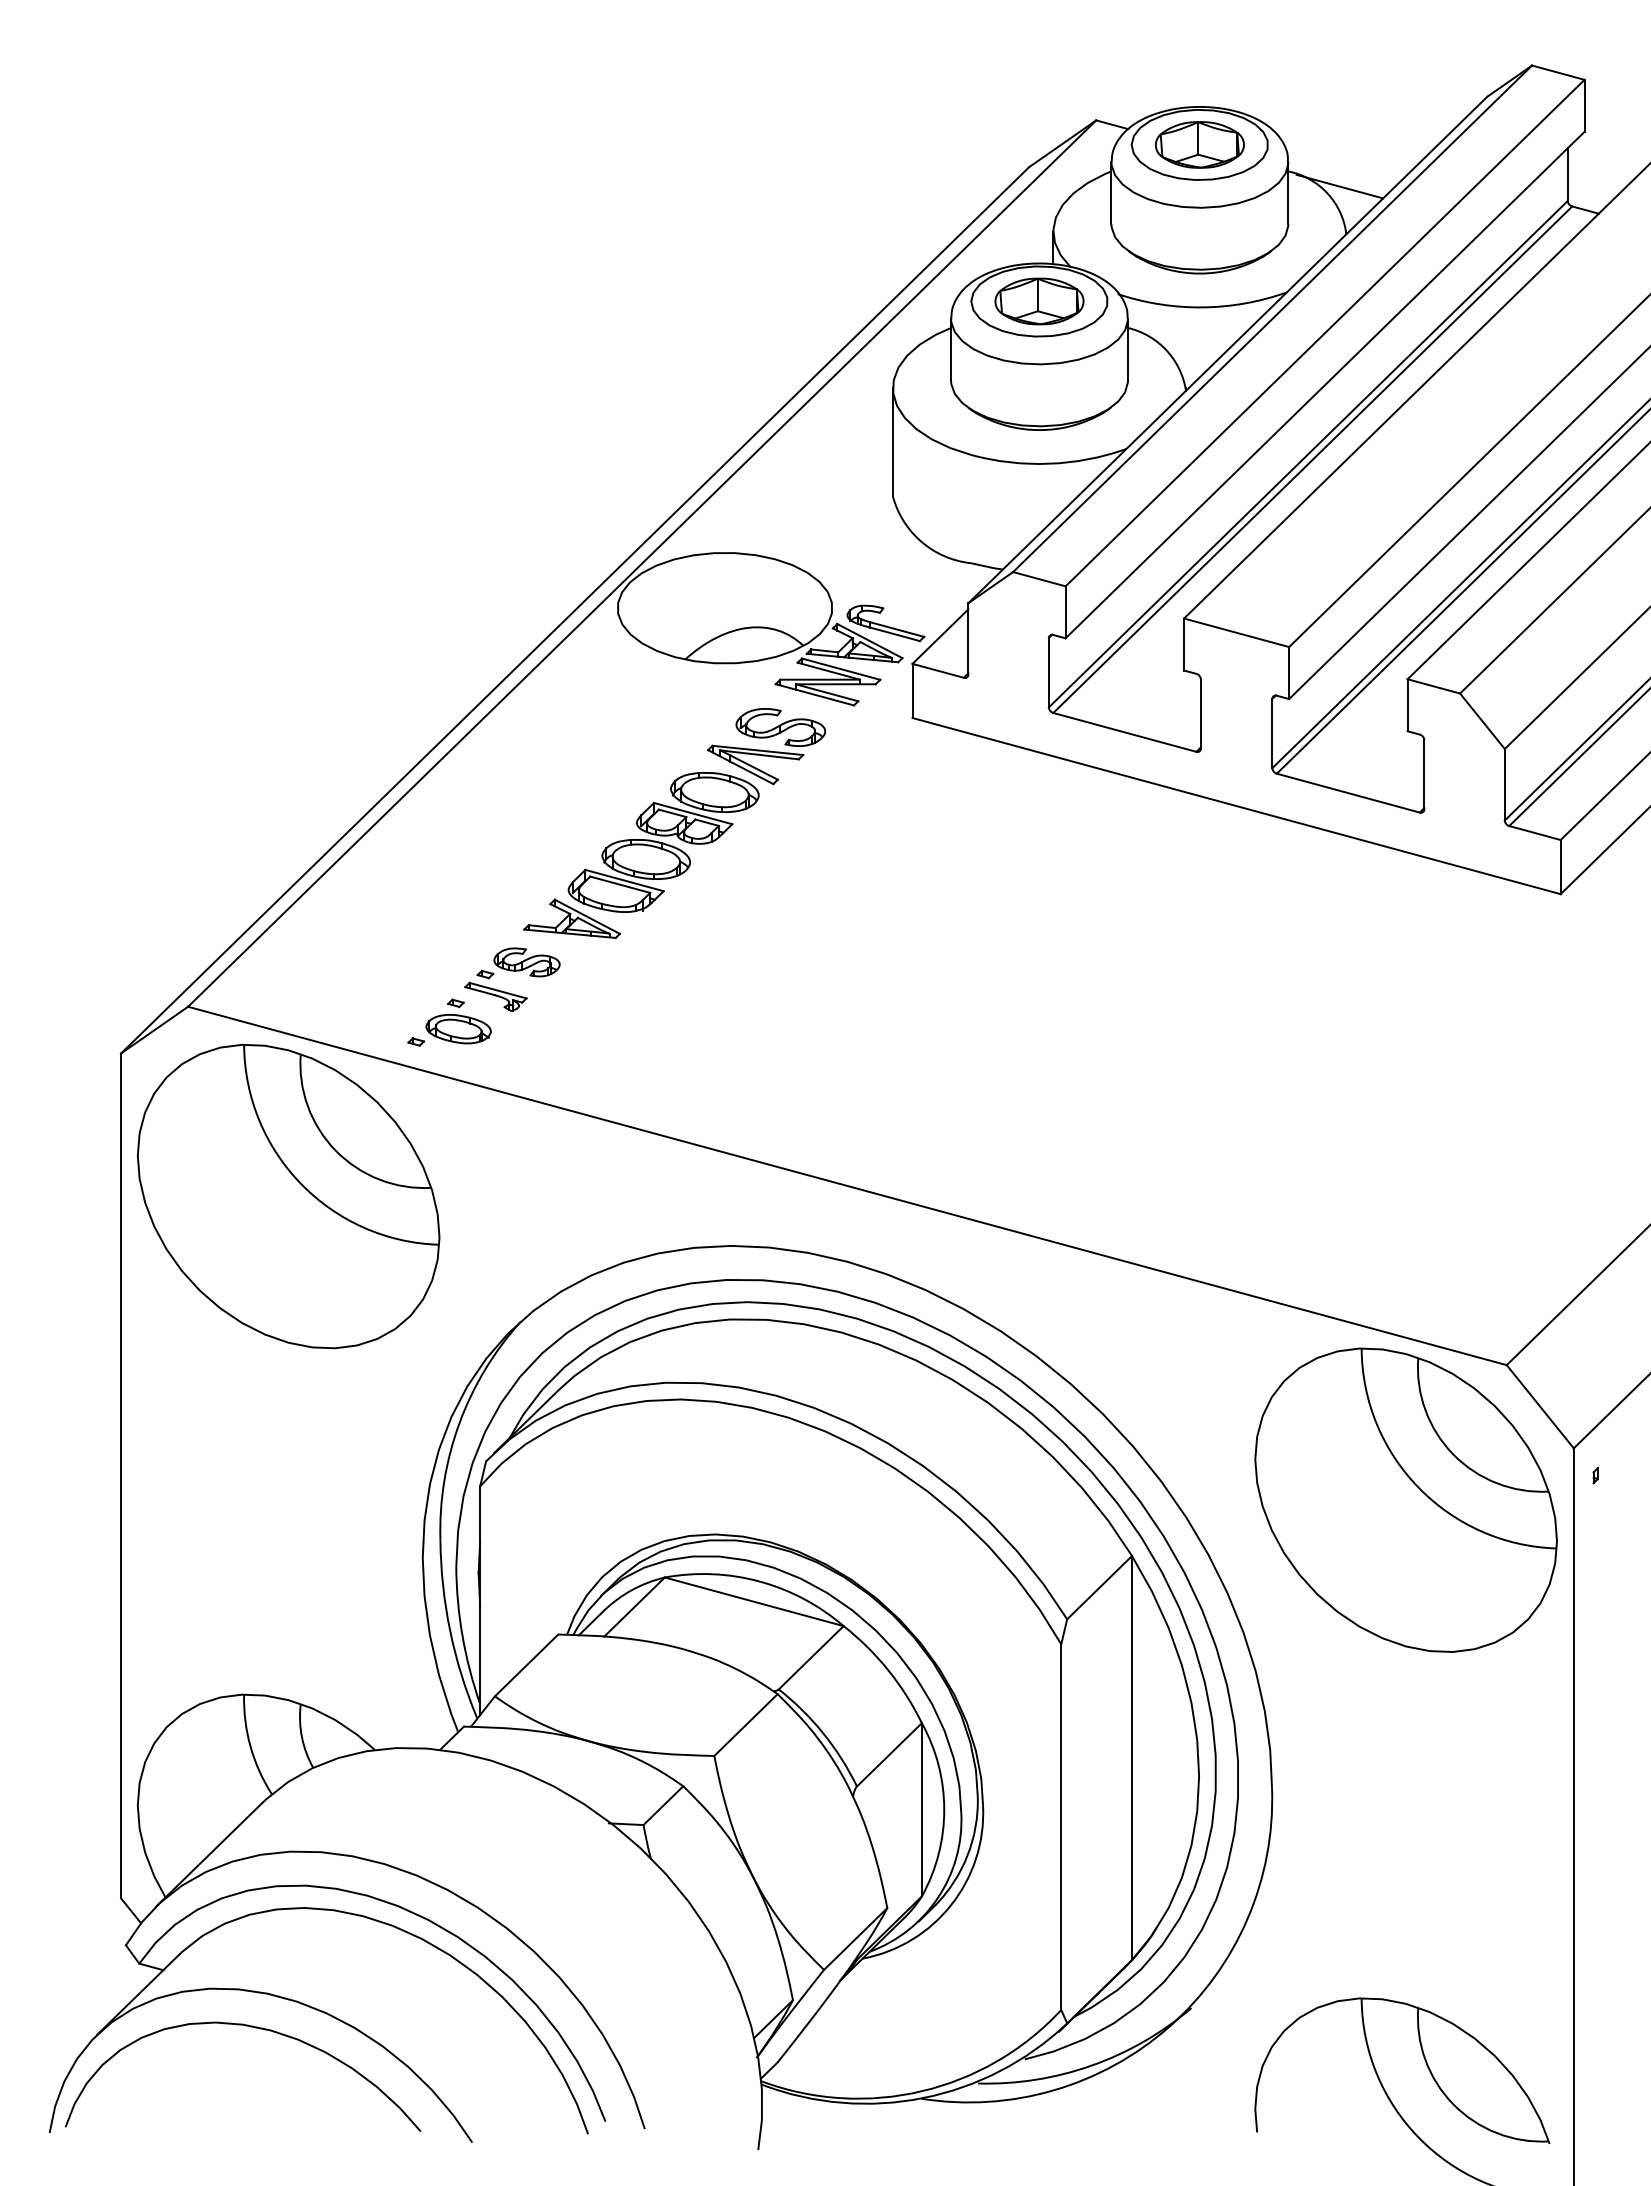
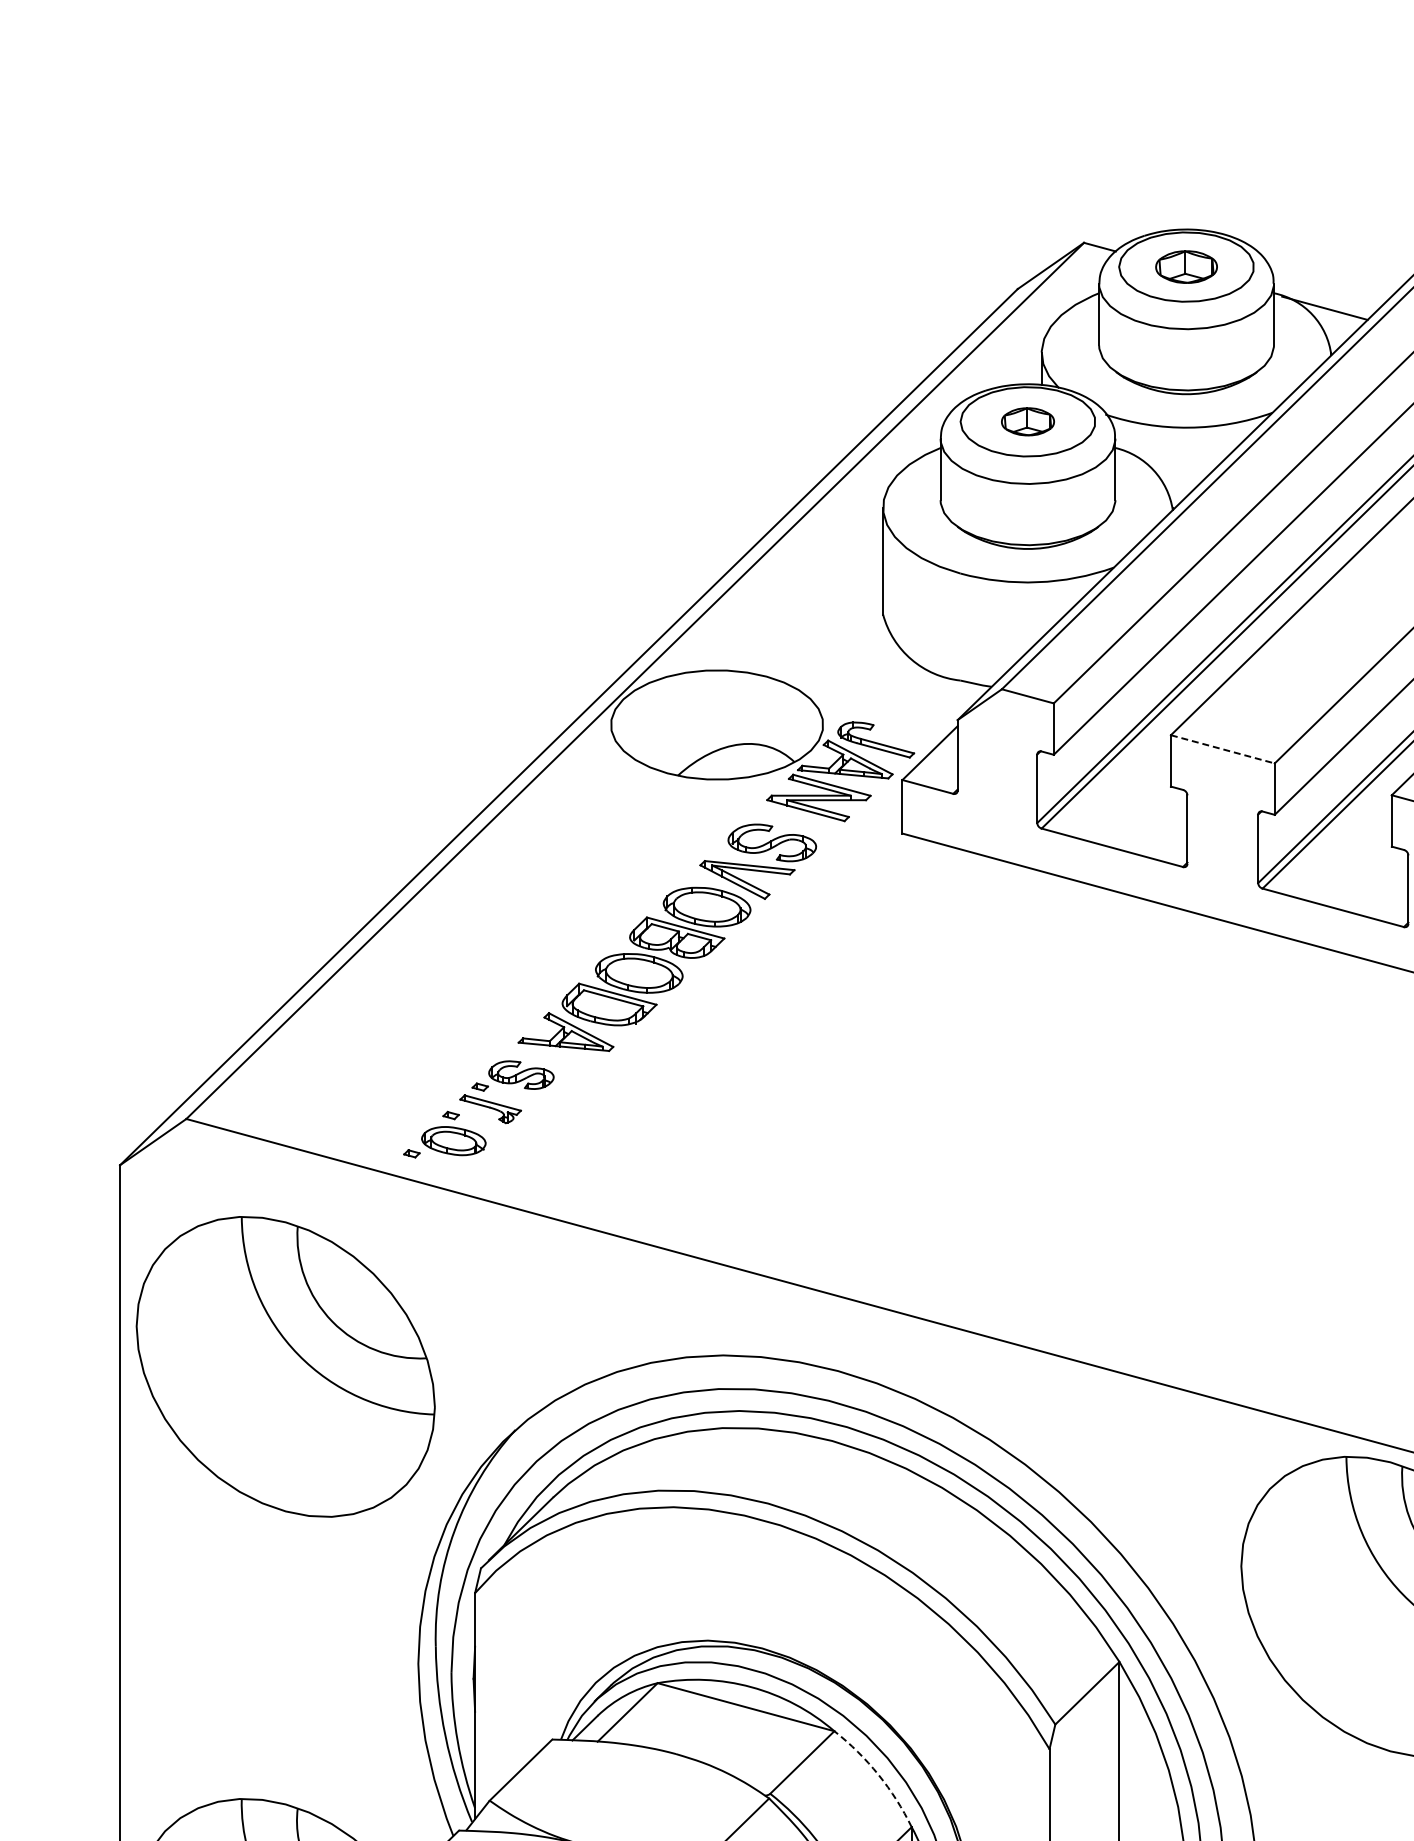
part: (1199, 144) -> (1186, 266), size x0.7
part: (1039, 301) -> (1027, 421), size x0.6
line: (1237, 632) -> (1223, 749), solid -> dashed
part: (288, 1196) -> (285, 1366), moved
arc: (888, 1670) -> (878, 1775), solid -> dashed

